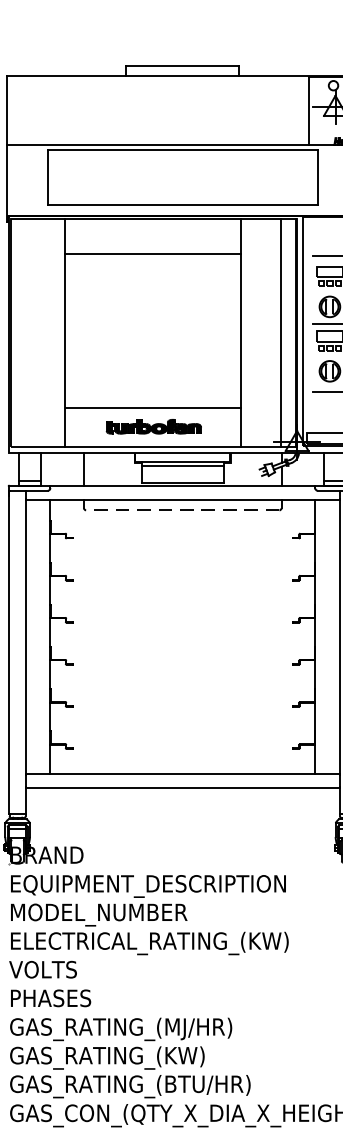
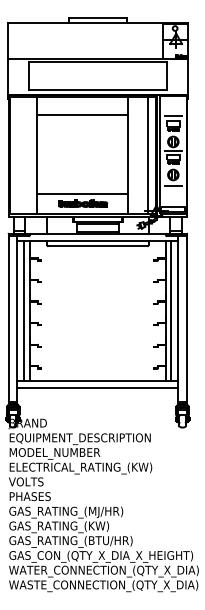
line: (182, 510) -> (97, 246), dashed -> solid
line: (39, 635) -> (24, 310), added
line: (326, 635) -> (171, 310), added

